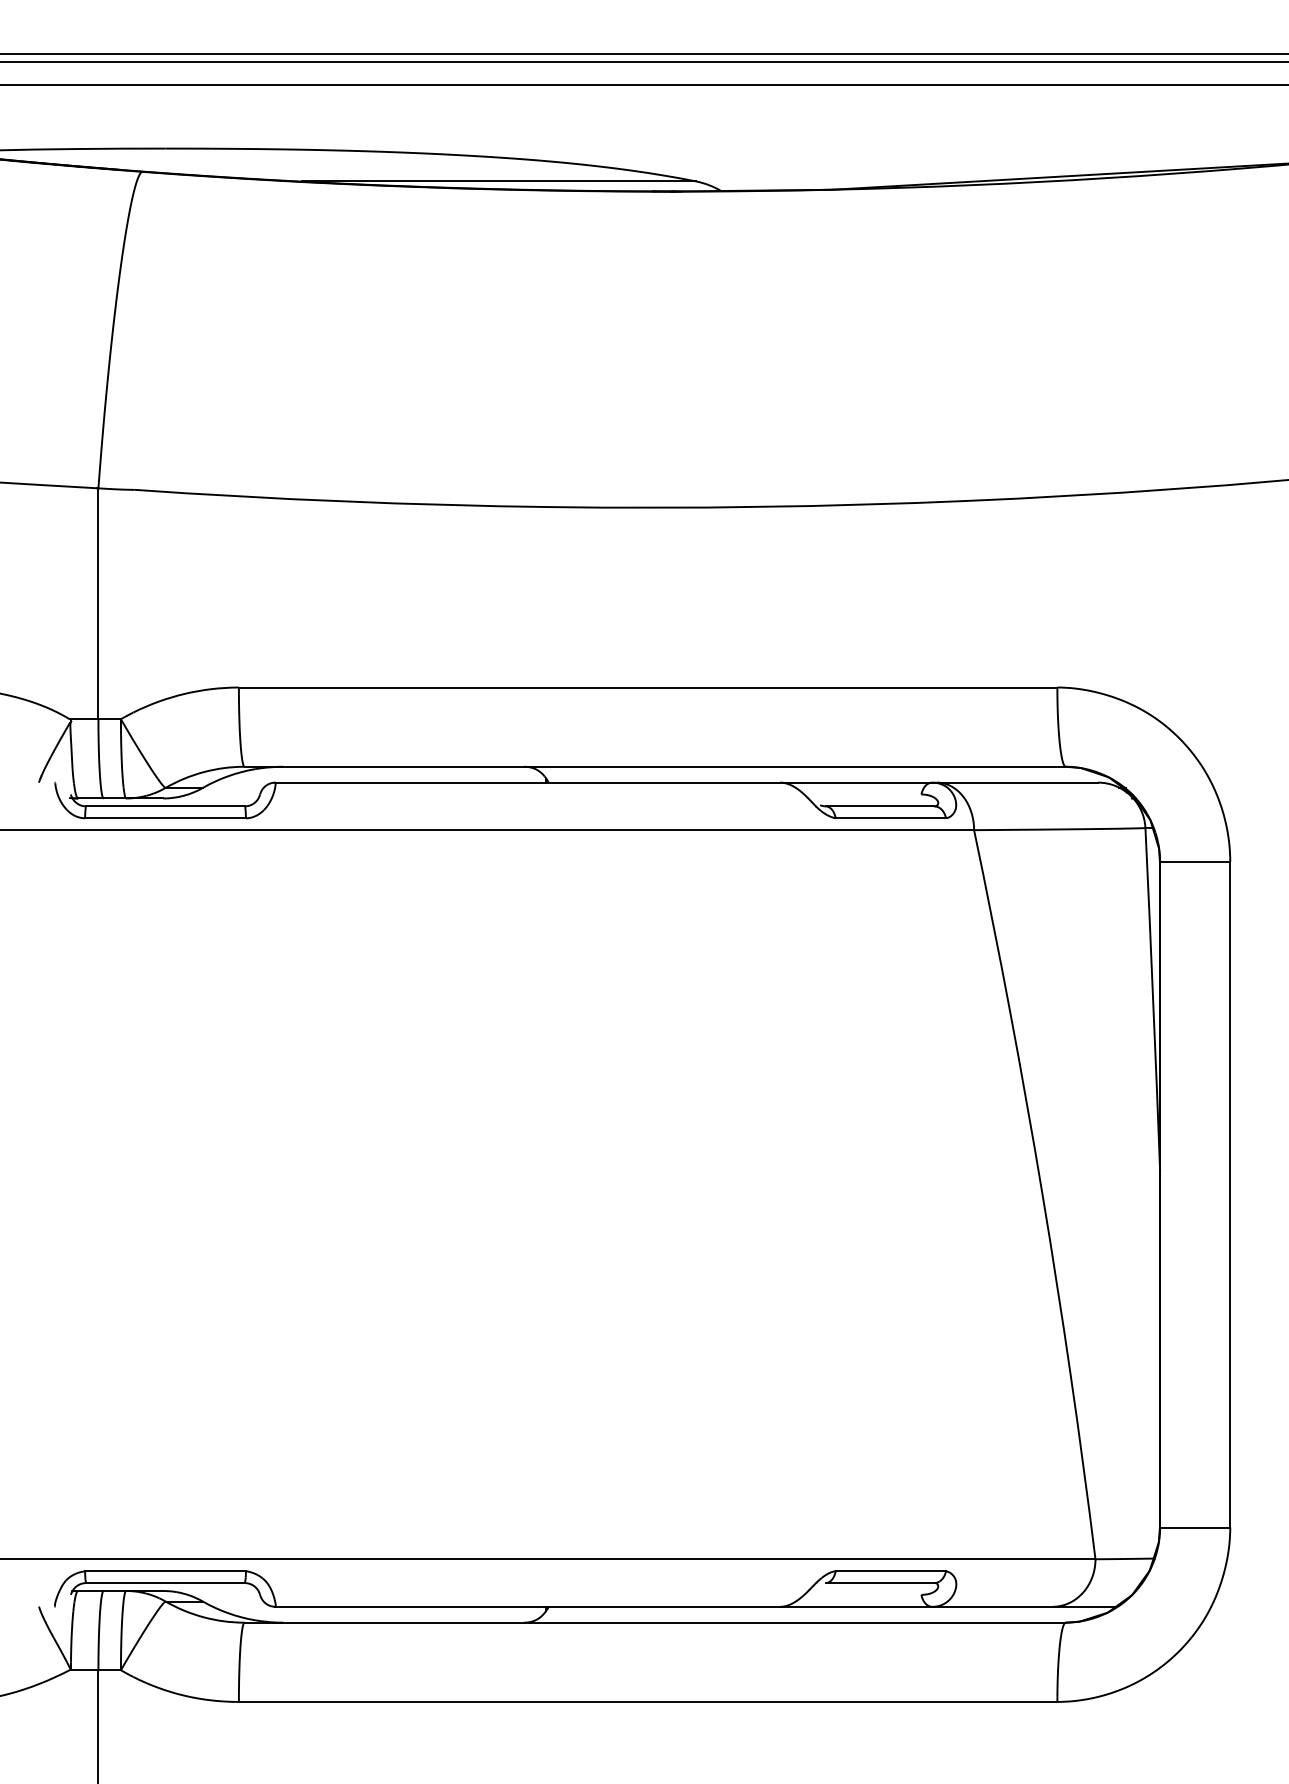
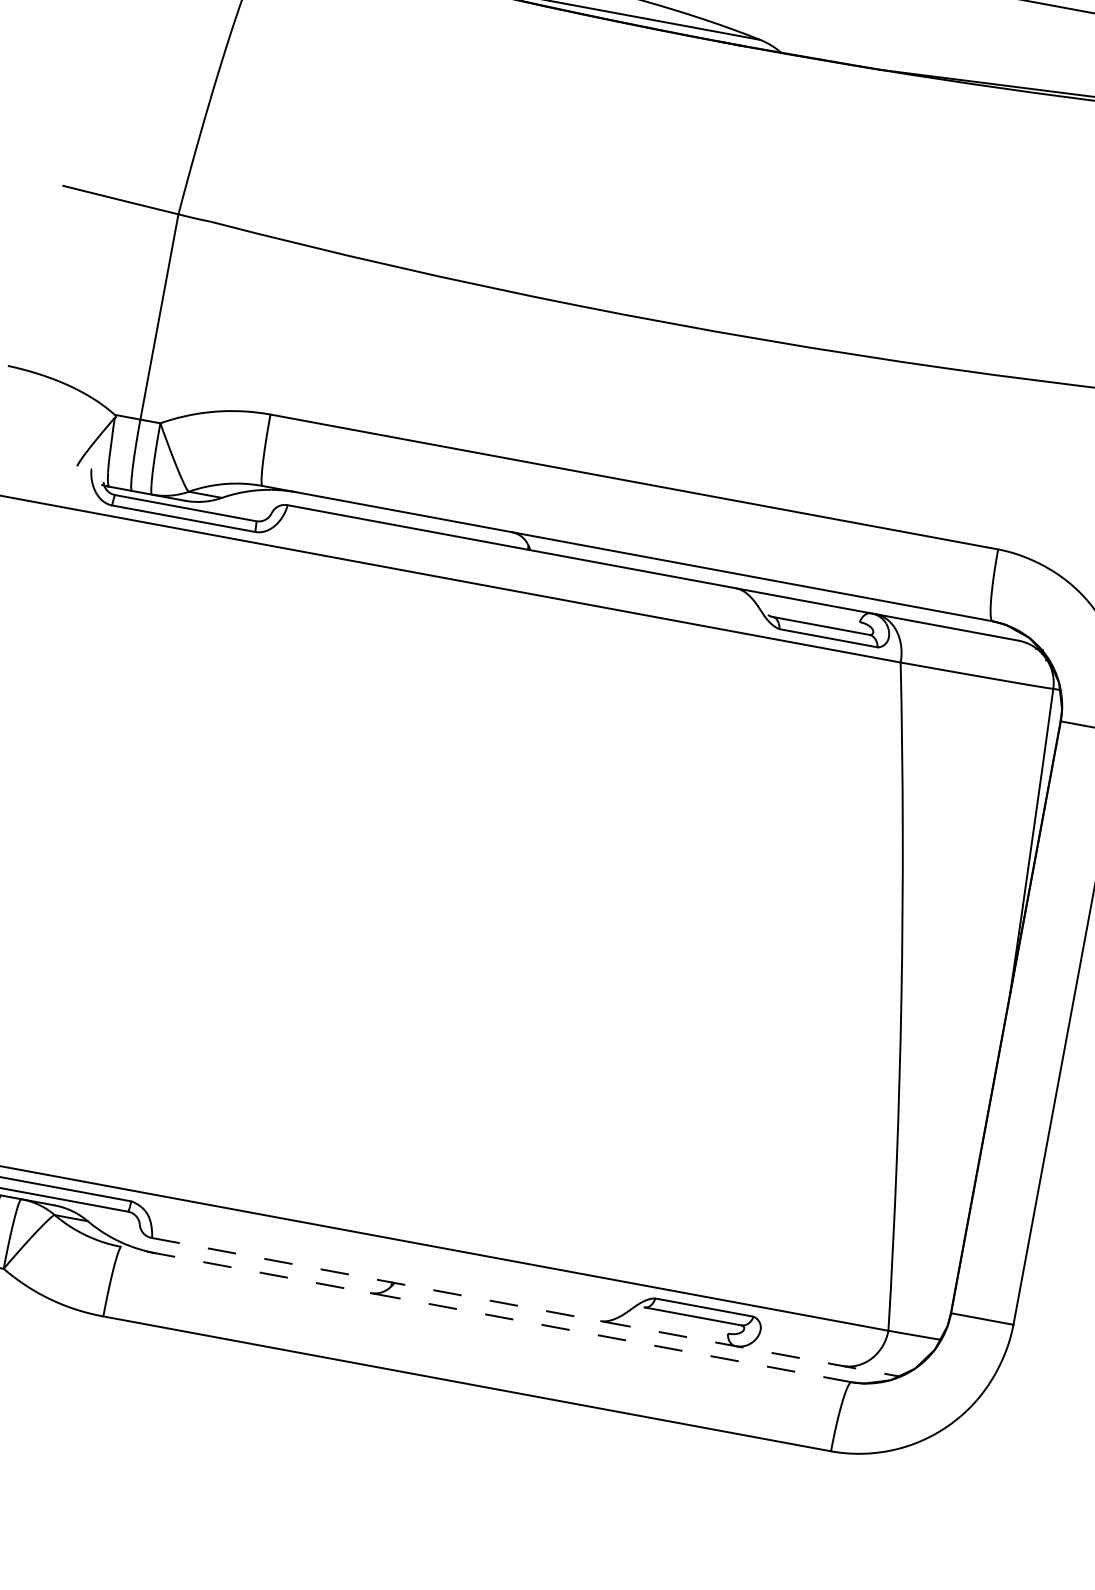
line: (696, 1606) -> (525, 1306), solid -> dashed
line: (655, 1622) -> (486, 1314), solid -> dashed

